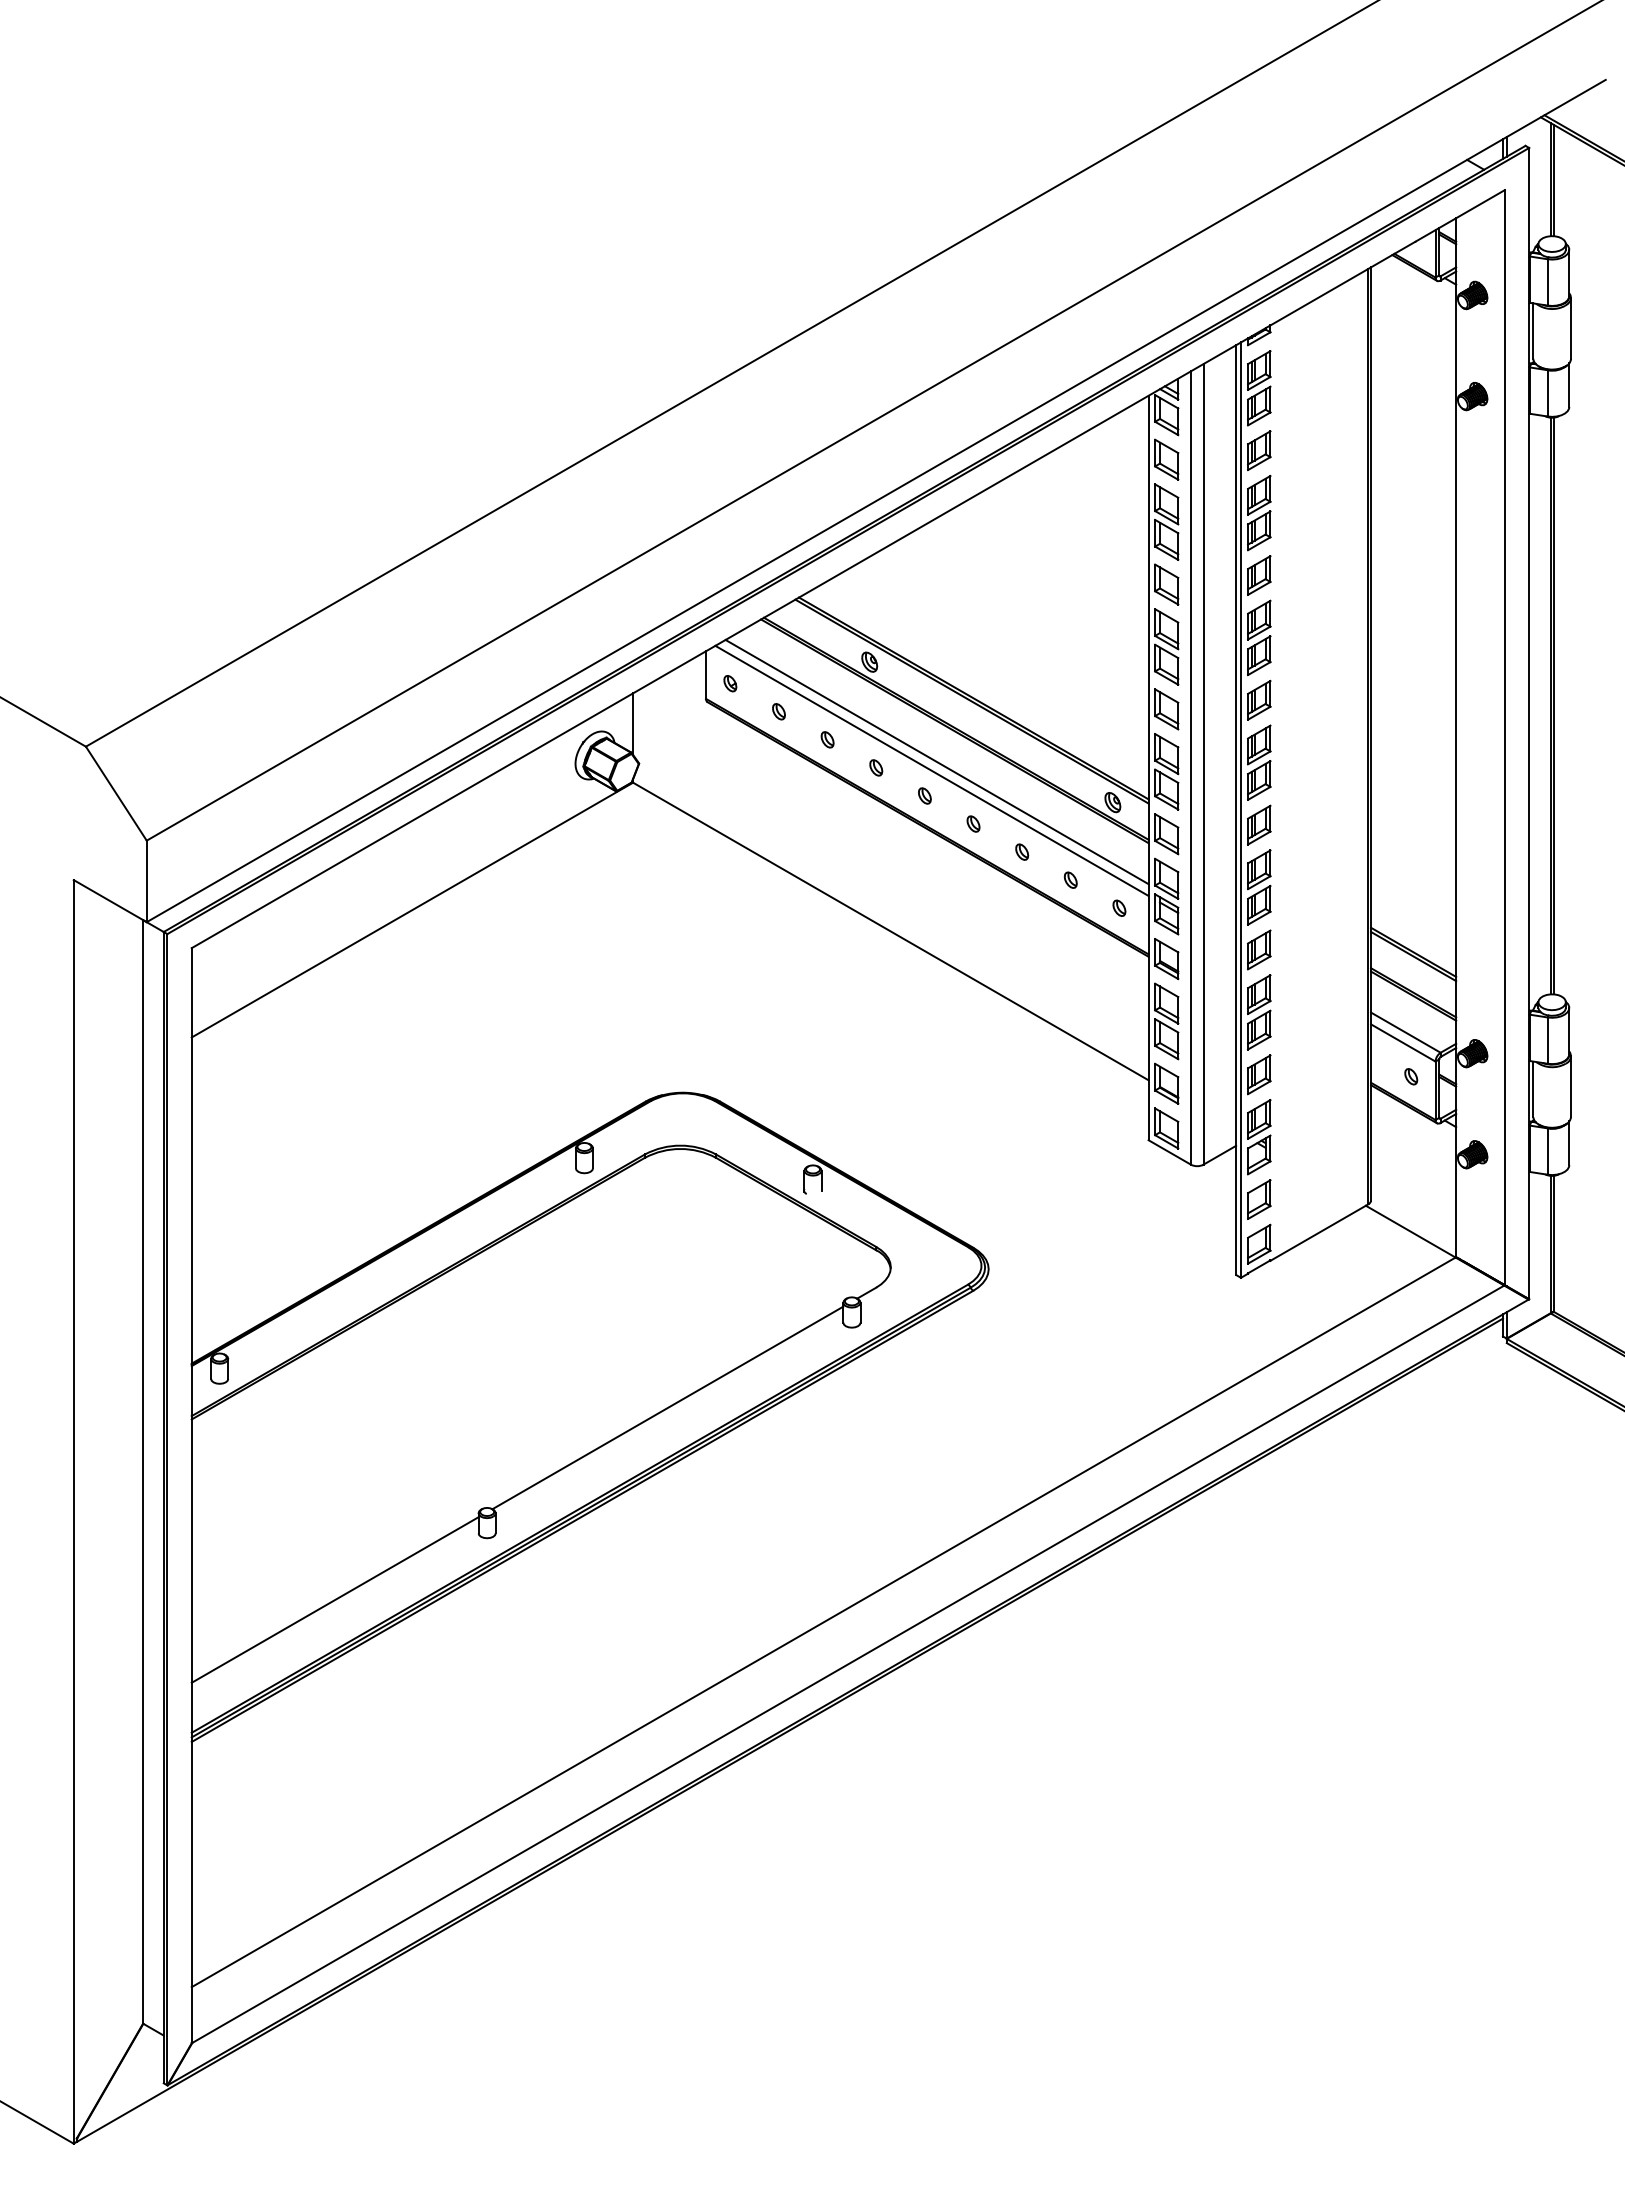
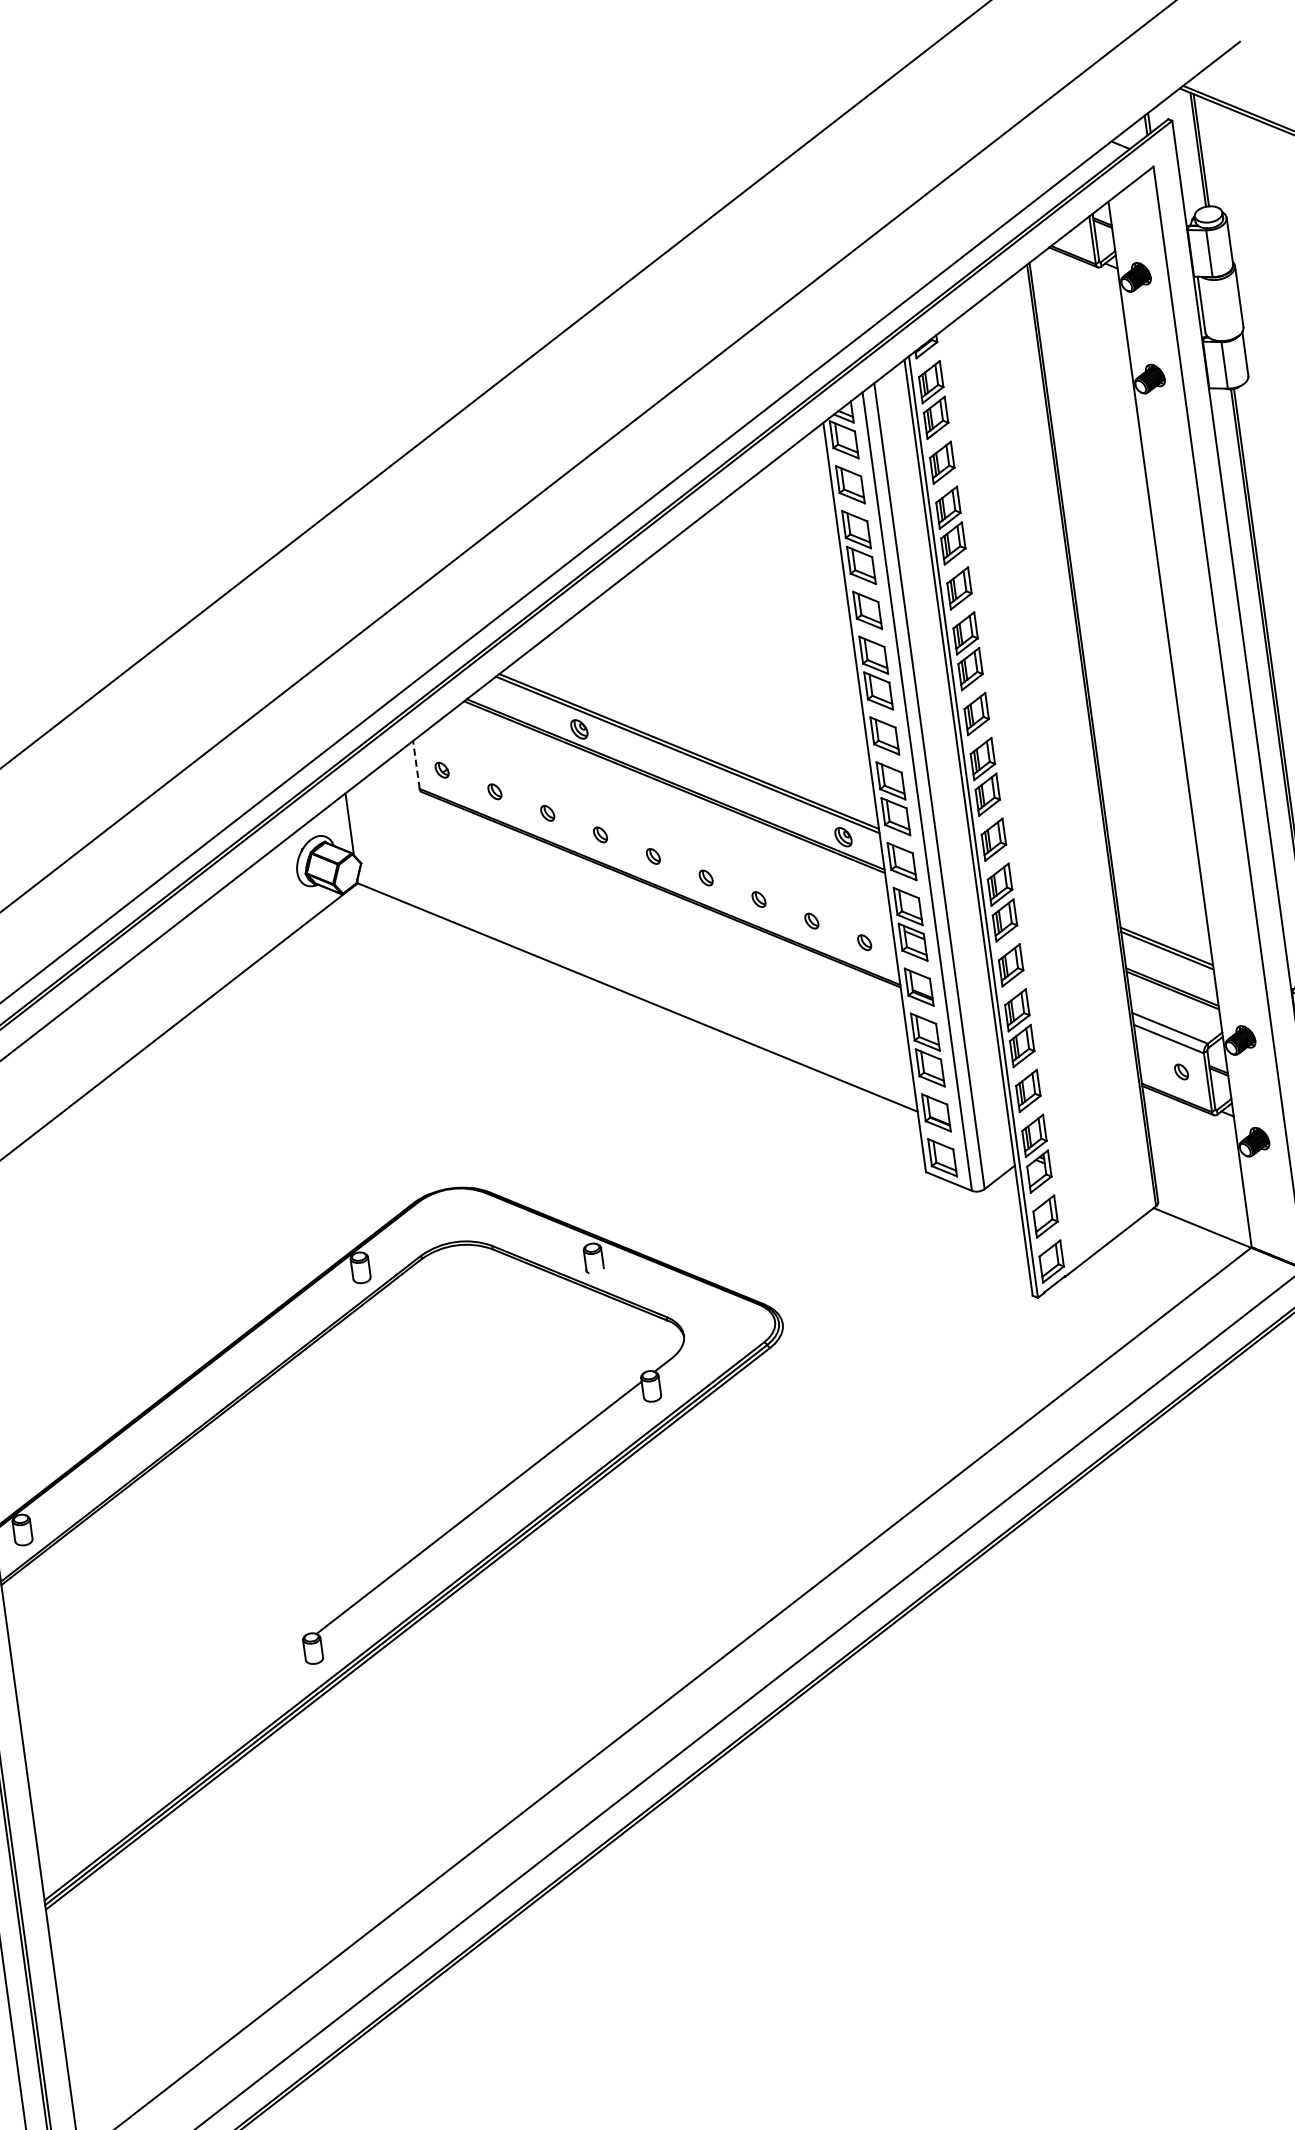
line: (706, 675) -> (416, 765), solid -> dashed
line: (936, 761) -> (660, 820), removed
line: (931, 770) -> (656, 829), removed
line: (334, 1599) -> (169, 1746), removed

